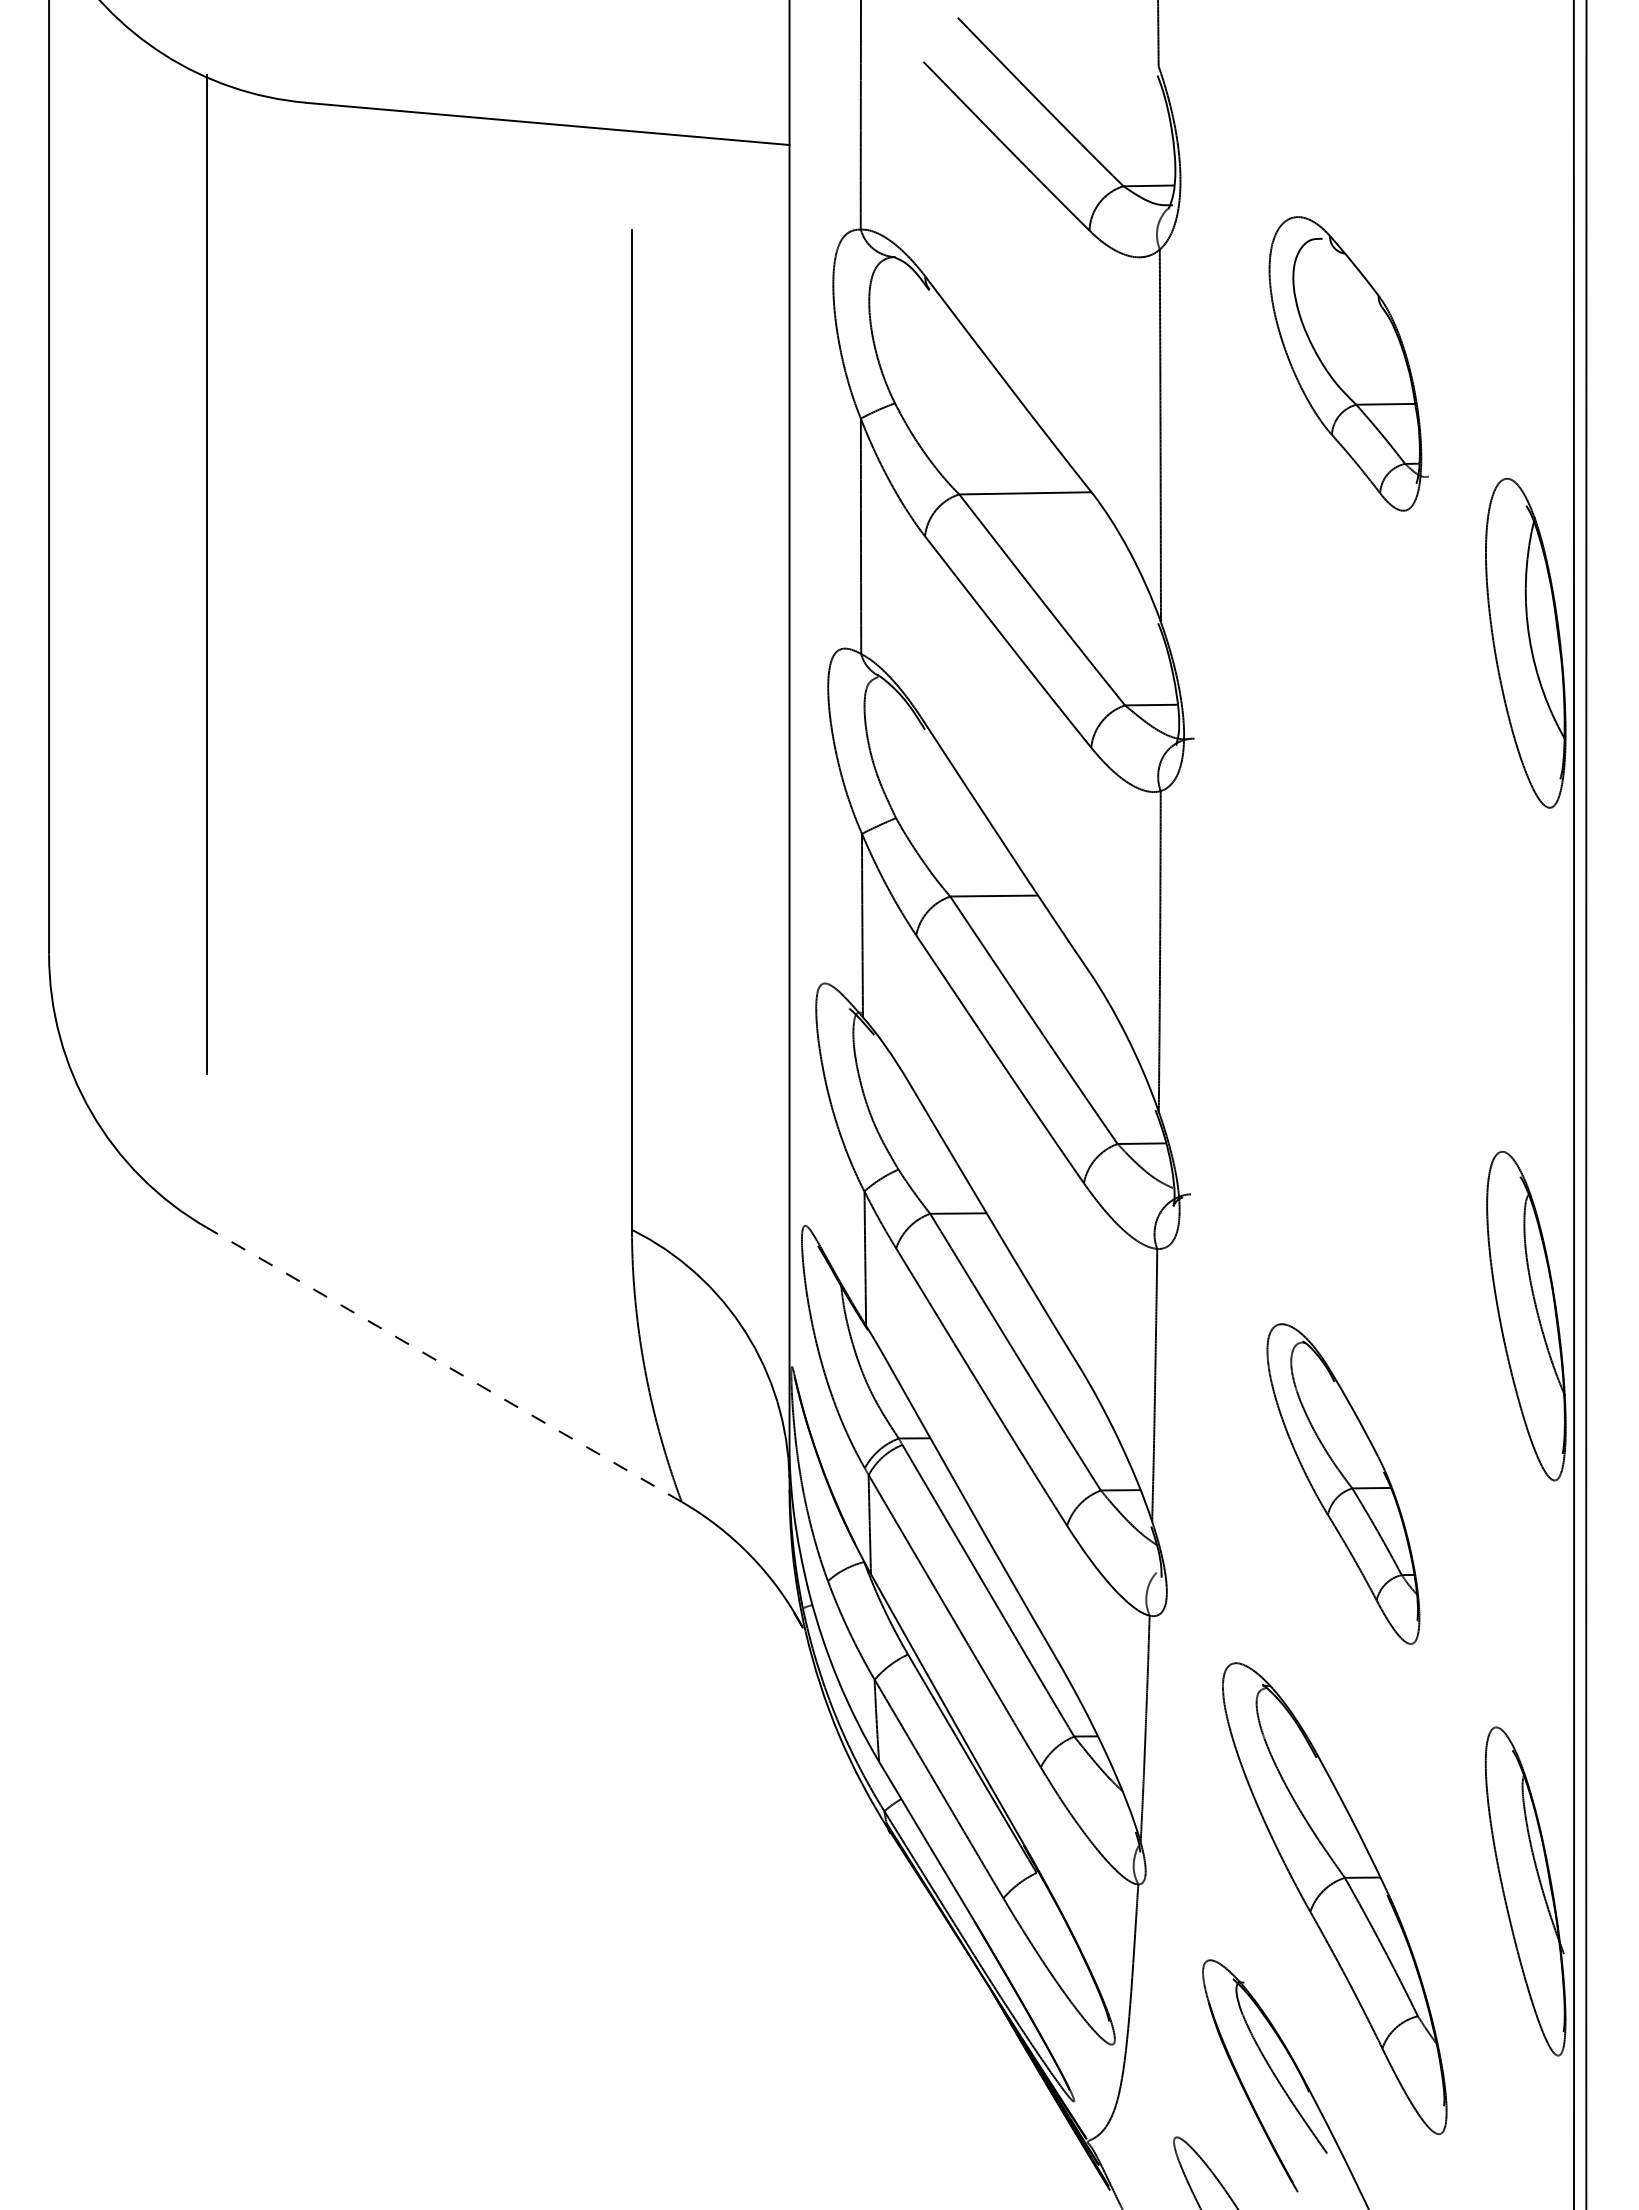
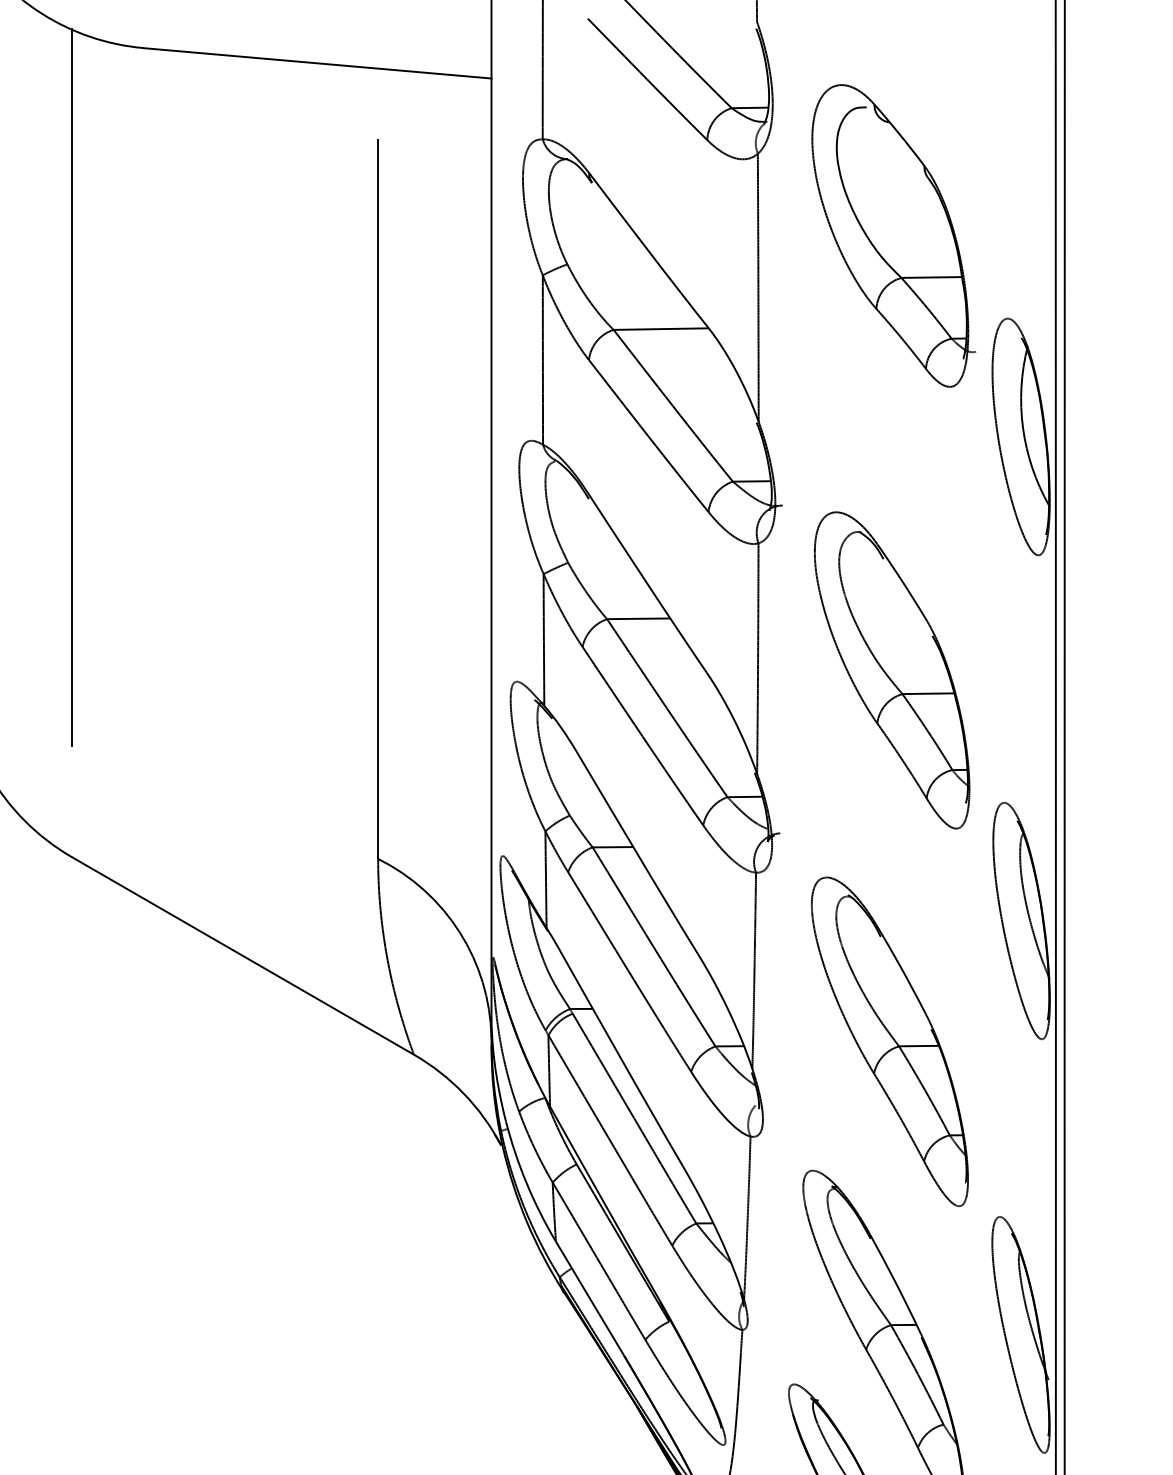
part: (1348, 363) -> (893, 235), size x1.43
part: (1346, 967) -> (892, 670), added
line: (443, 1364) -> (242, 955), dashed -> solid
part: (1343, 1483) -> (890, 1041), size x1.43

